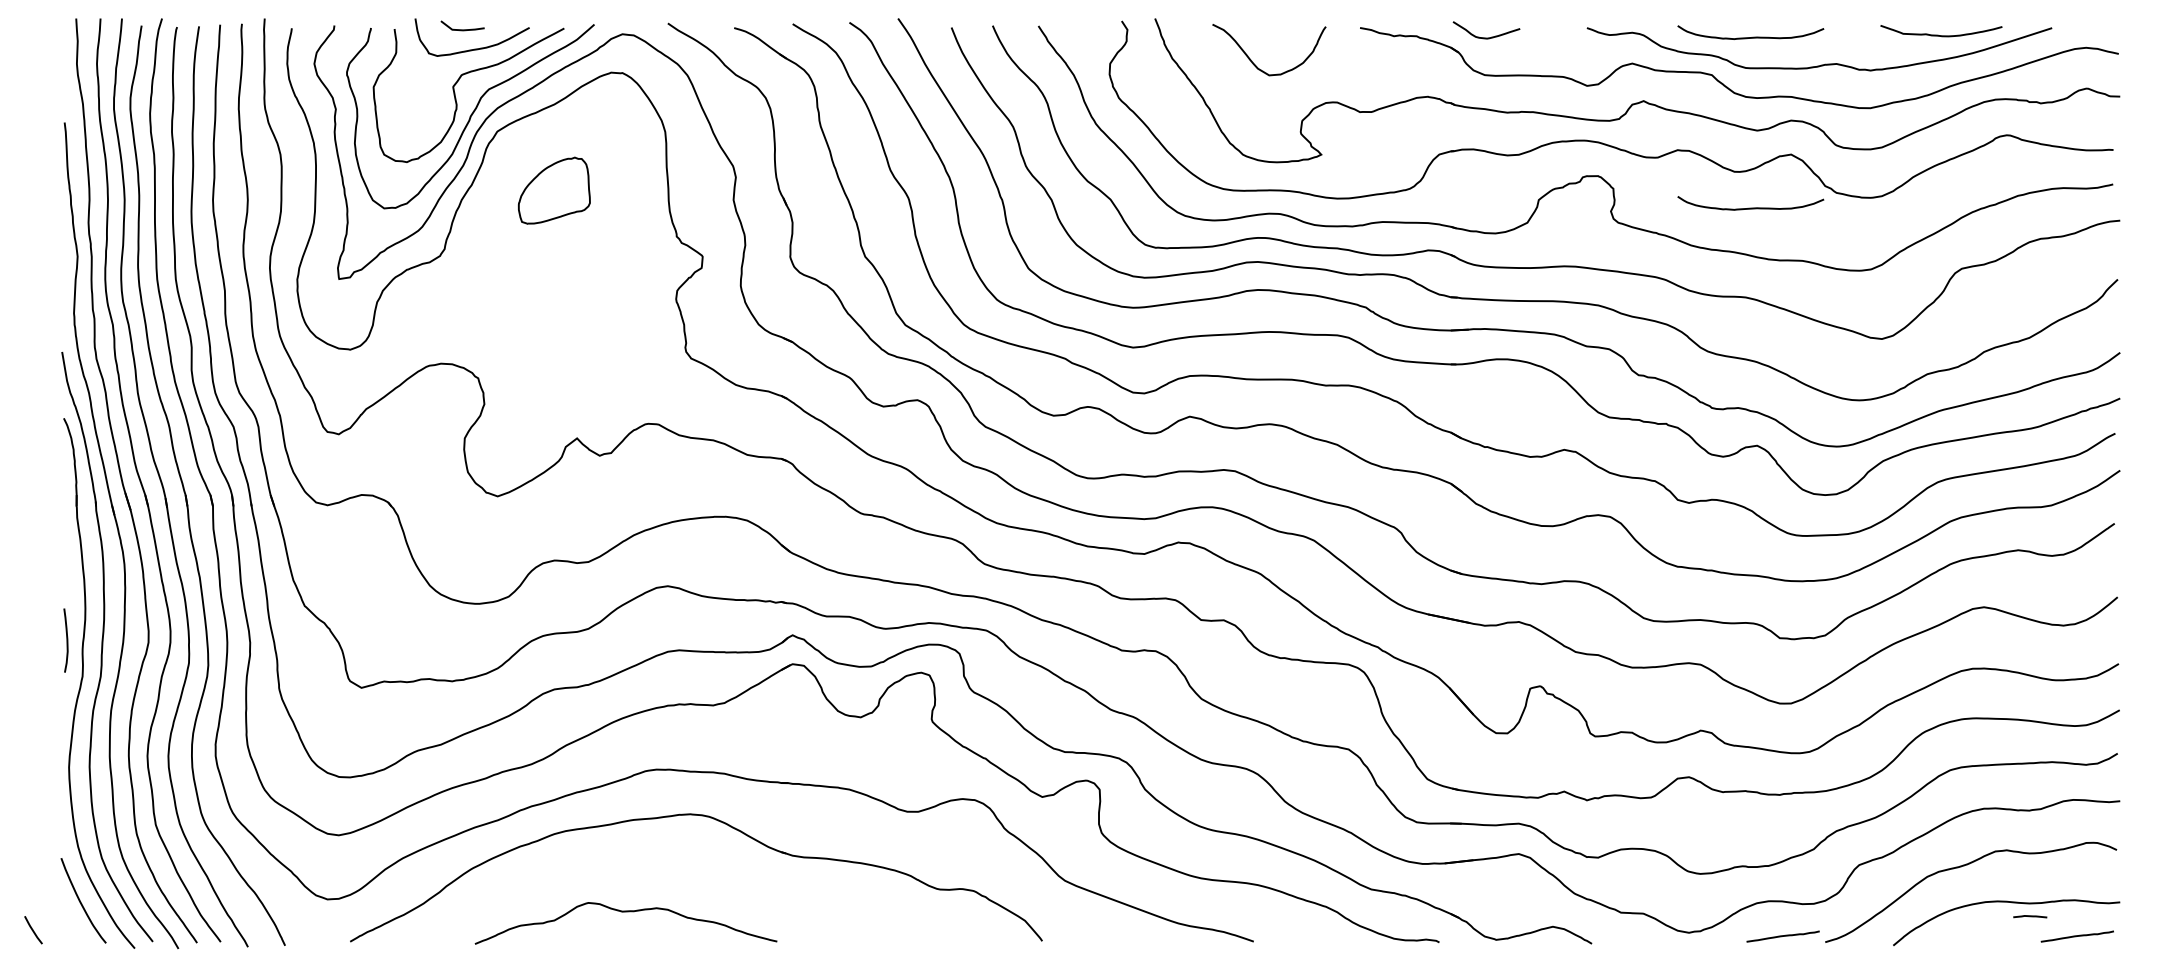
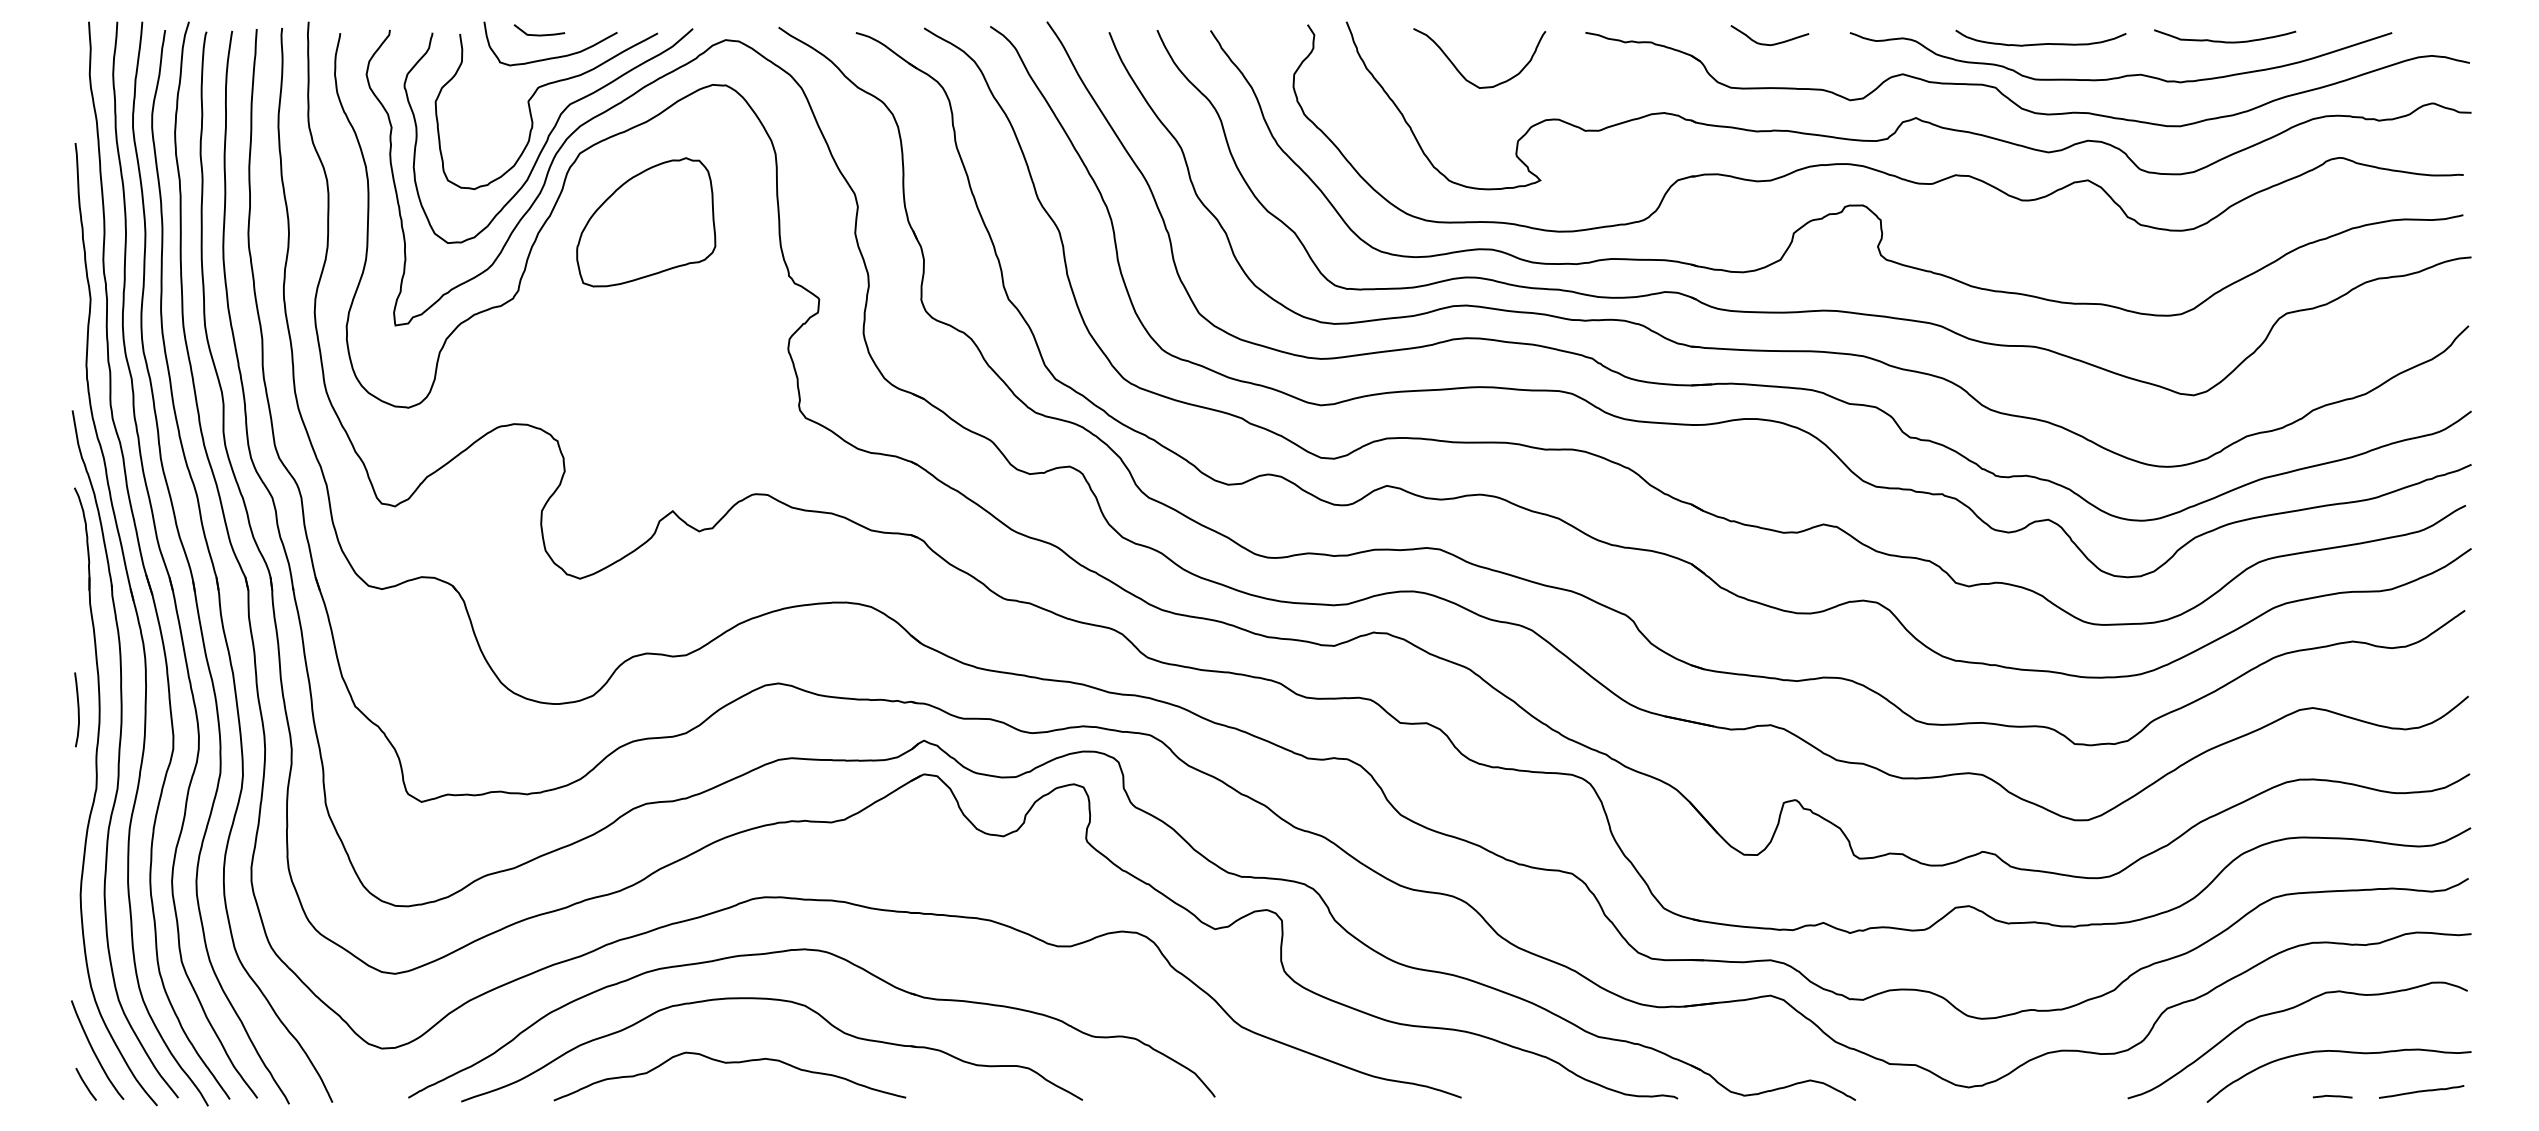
curve: (1941, 35) -> (2225, 41), moved
curve: (1483, 37) -> (1766, 43), moved
part: (554, 190) -> (646, 222), size x1.67
curve: (1750, 207) -> (2040, 242), removed
curve: (66, 640) -> (77, 709), moved
part: (670, 859) -> (781, 1001), added
curve: (2030, 916) -> (2332, 1096), moved
line: (32, 930) -> (85, 1084), moved
curve: (1783, 936) -> (2078, 1091), removed

